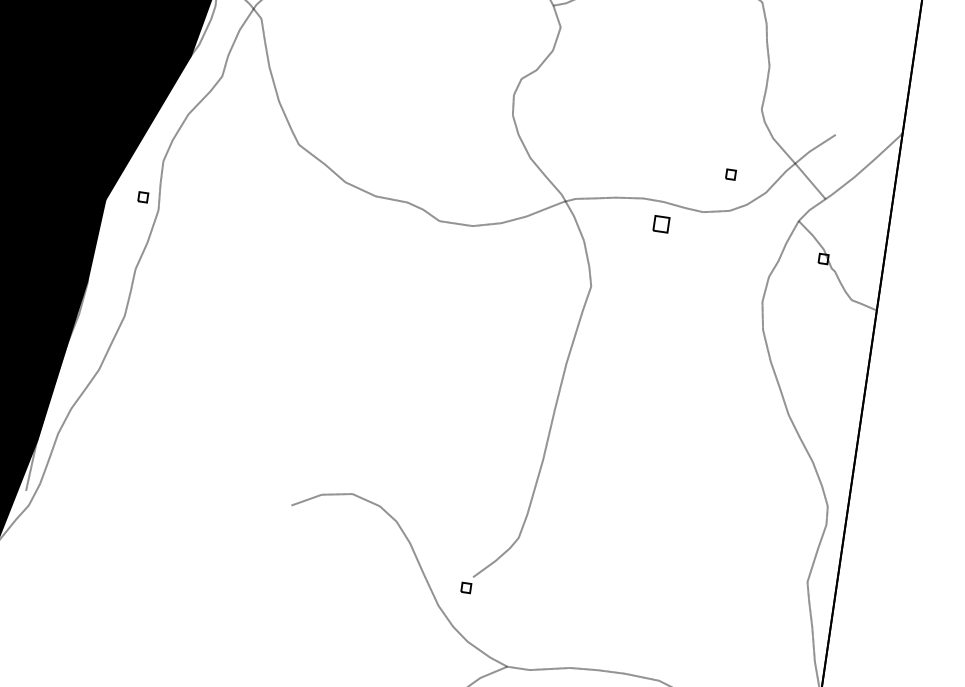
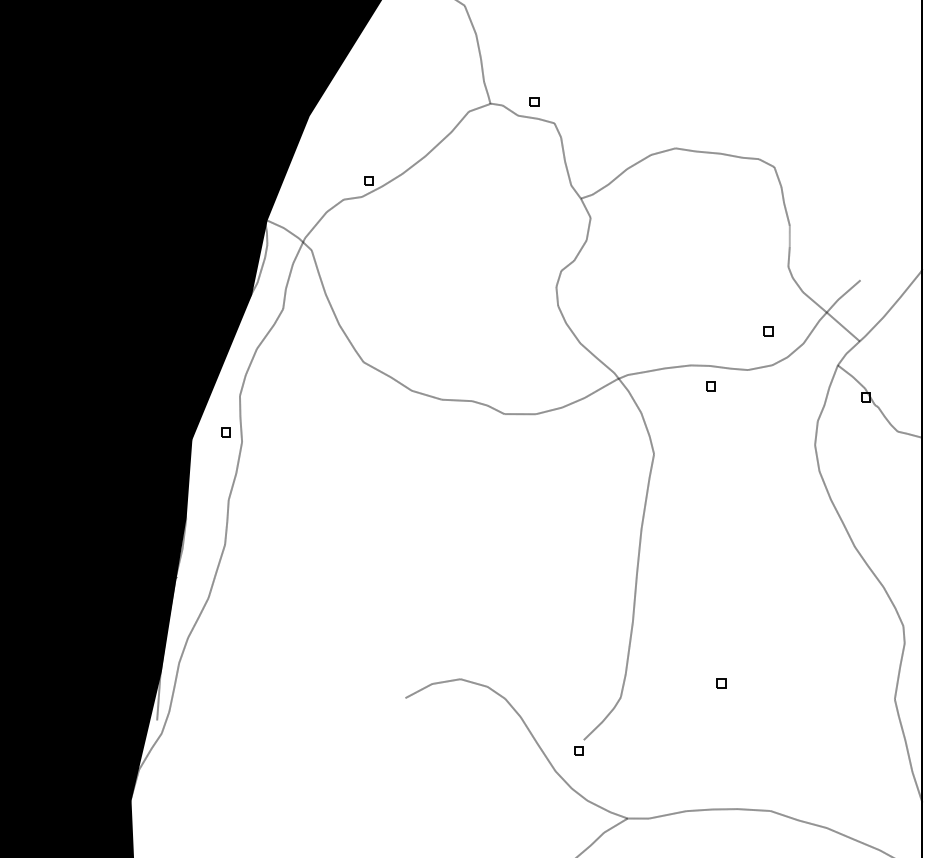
part: (661, 223) -> (710, 386), size x0.62
part: (627, 538) -> (721, 683), added

